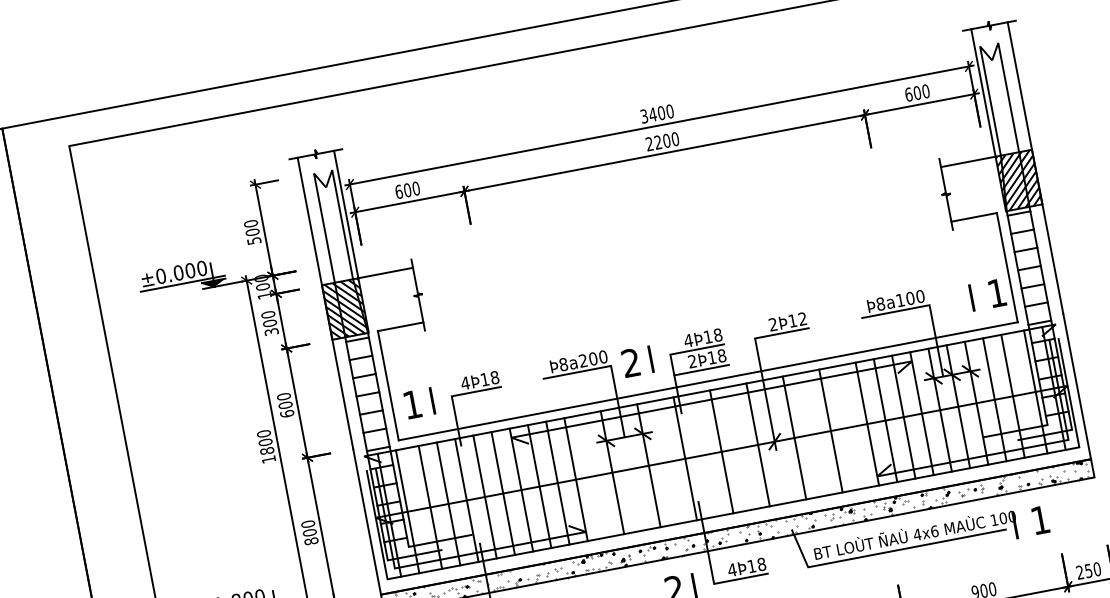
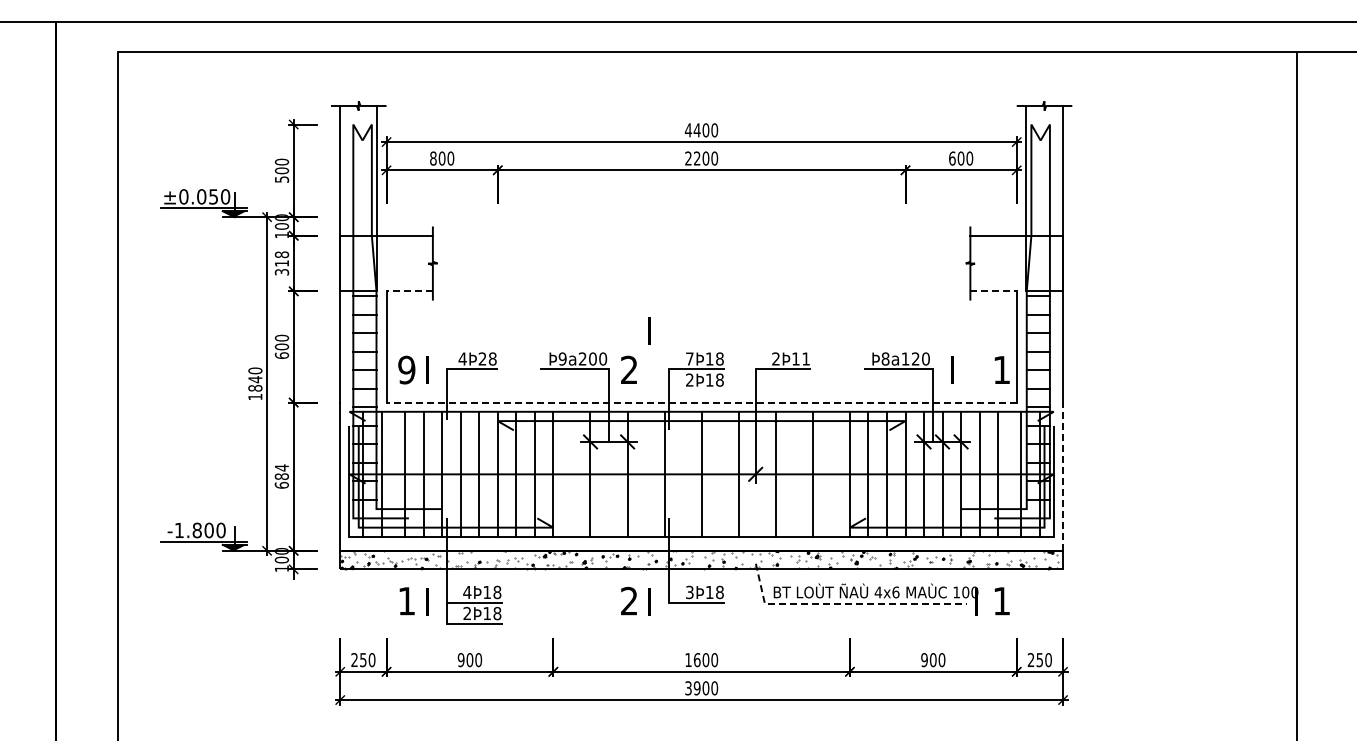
text: (644, 116) -> (688, 130), 3400 -> 4400
hatch: (1018, 180) -> (1044, 263), removed
text: (399, 191) -> (433, 158), 600 -> 800
line: (975, 217) -> (994, 291), solid -> dashed
text: (190, 270) -> (213, 196), ±0.000 -> ±0.050
text: (910, 297) -> (915, 358), Þ8a100 -> Þ8a120
line: (972, 297) -> (952, 369), moved
hatch: (345, 309) -> (358, 263), removed
text: (268, 318) -> (281, 258), 300 -> 318
text: (802, 318) -> (805, 358), 2Þ12 -> 2Þ11
line: (400, 326) -> (409, 291), solid -> dashed
text: (688, 340) -> (689, 358), 4Þ18 -> 7Þ18
line: (650, 358) -> (649, 330), moved
text: (563, 364) -> (562, 358), Þ8a200 -> Þ9a200
line: (701, 370) -> (697, 390), removed
text: (484, 379) -> (482, 358), 4Þ18 -> 4Þ28
line: (708, 381) -> (701, 402), solid -> dashed
line: (1077, 386) -> (1063, 476), solid -> dashed
text: (412, 404) -> (406, 369), 1 -> 9
text: (265, 442) -> (255, 379), 1800 -> 1840
text: (309, 532) -> (281, 476), 800 -> 684
line: (886, 551) -> (844, 603), solid -> dashed
text: (731, 570) -> (689, 592), 4Þ18 -> 3Þ18

